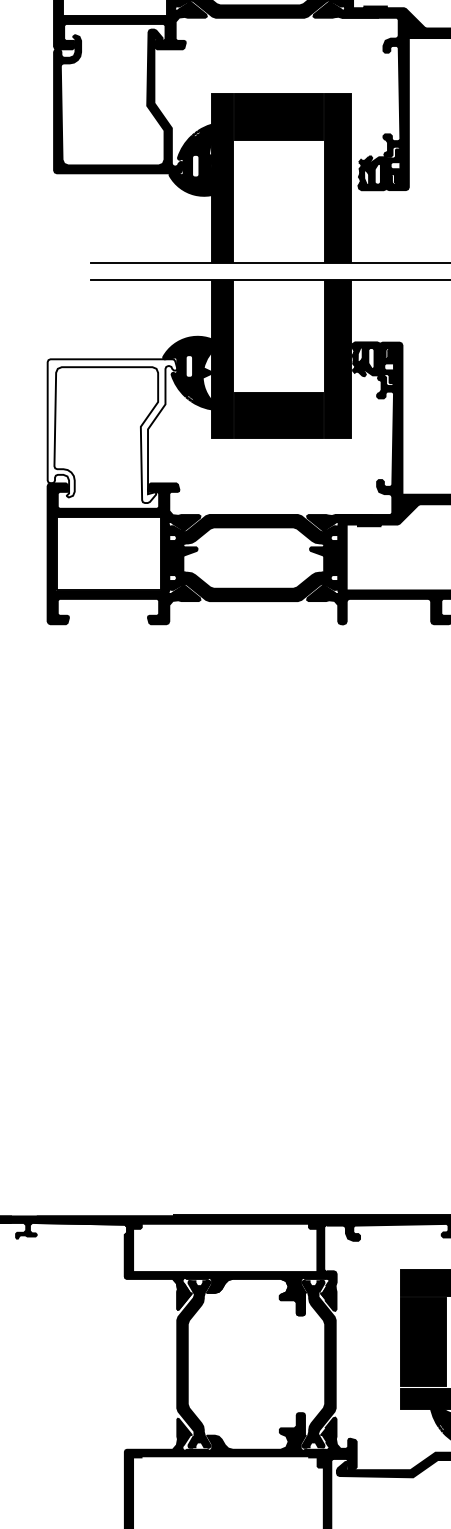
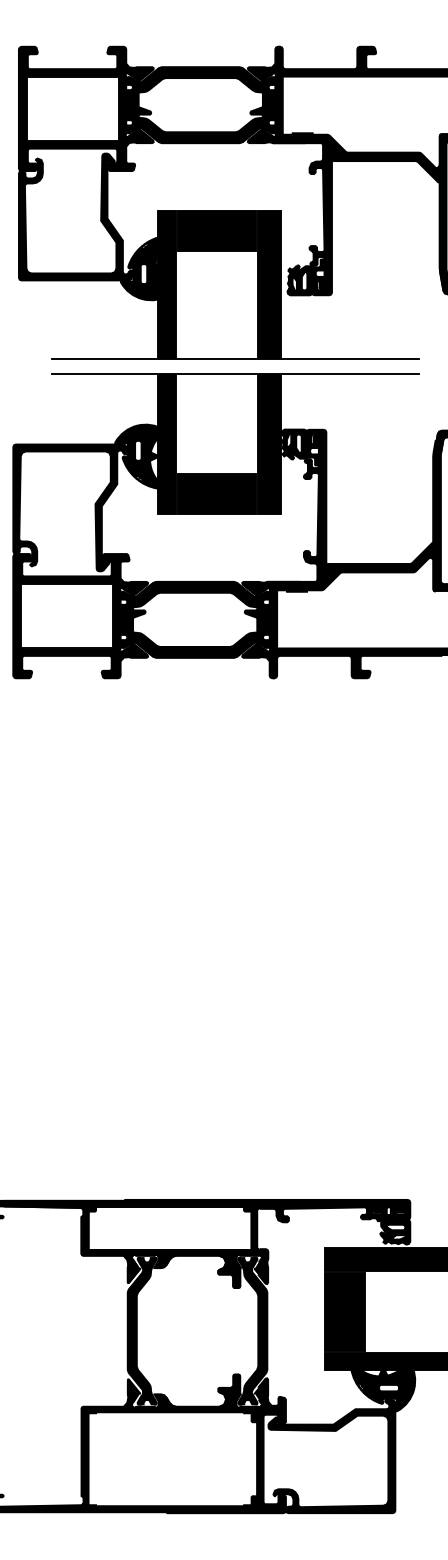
fill: (112, 430) -> (70, 507), added

